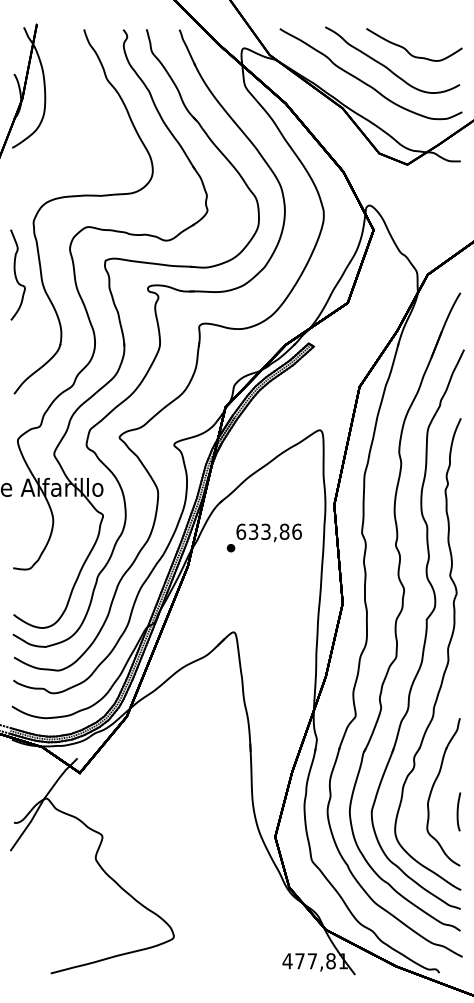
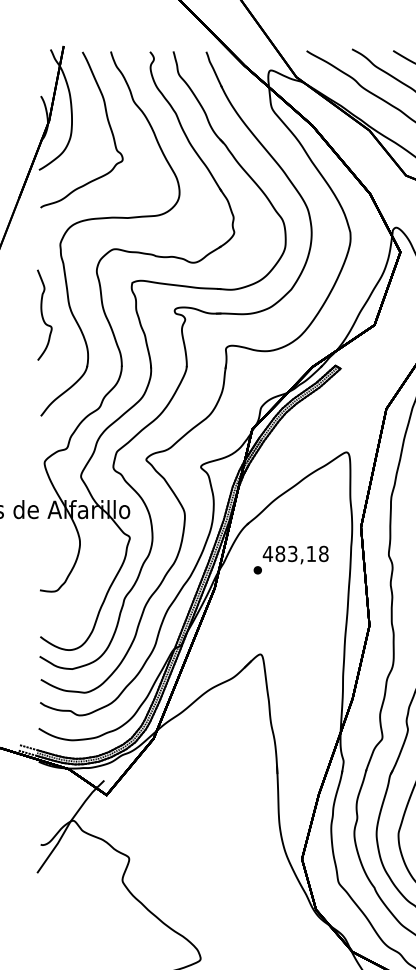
curve: (80, 99) -> (107, 121), added
curve: (16, 274) -> (43, 314), moved
text: (268, 531) -> (295, 553), 633,86 -> 483,18

